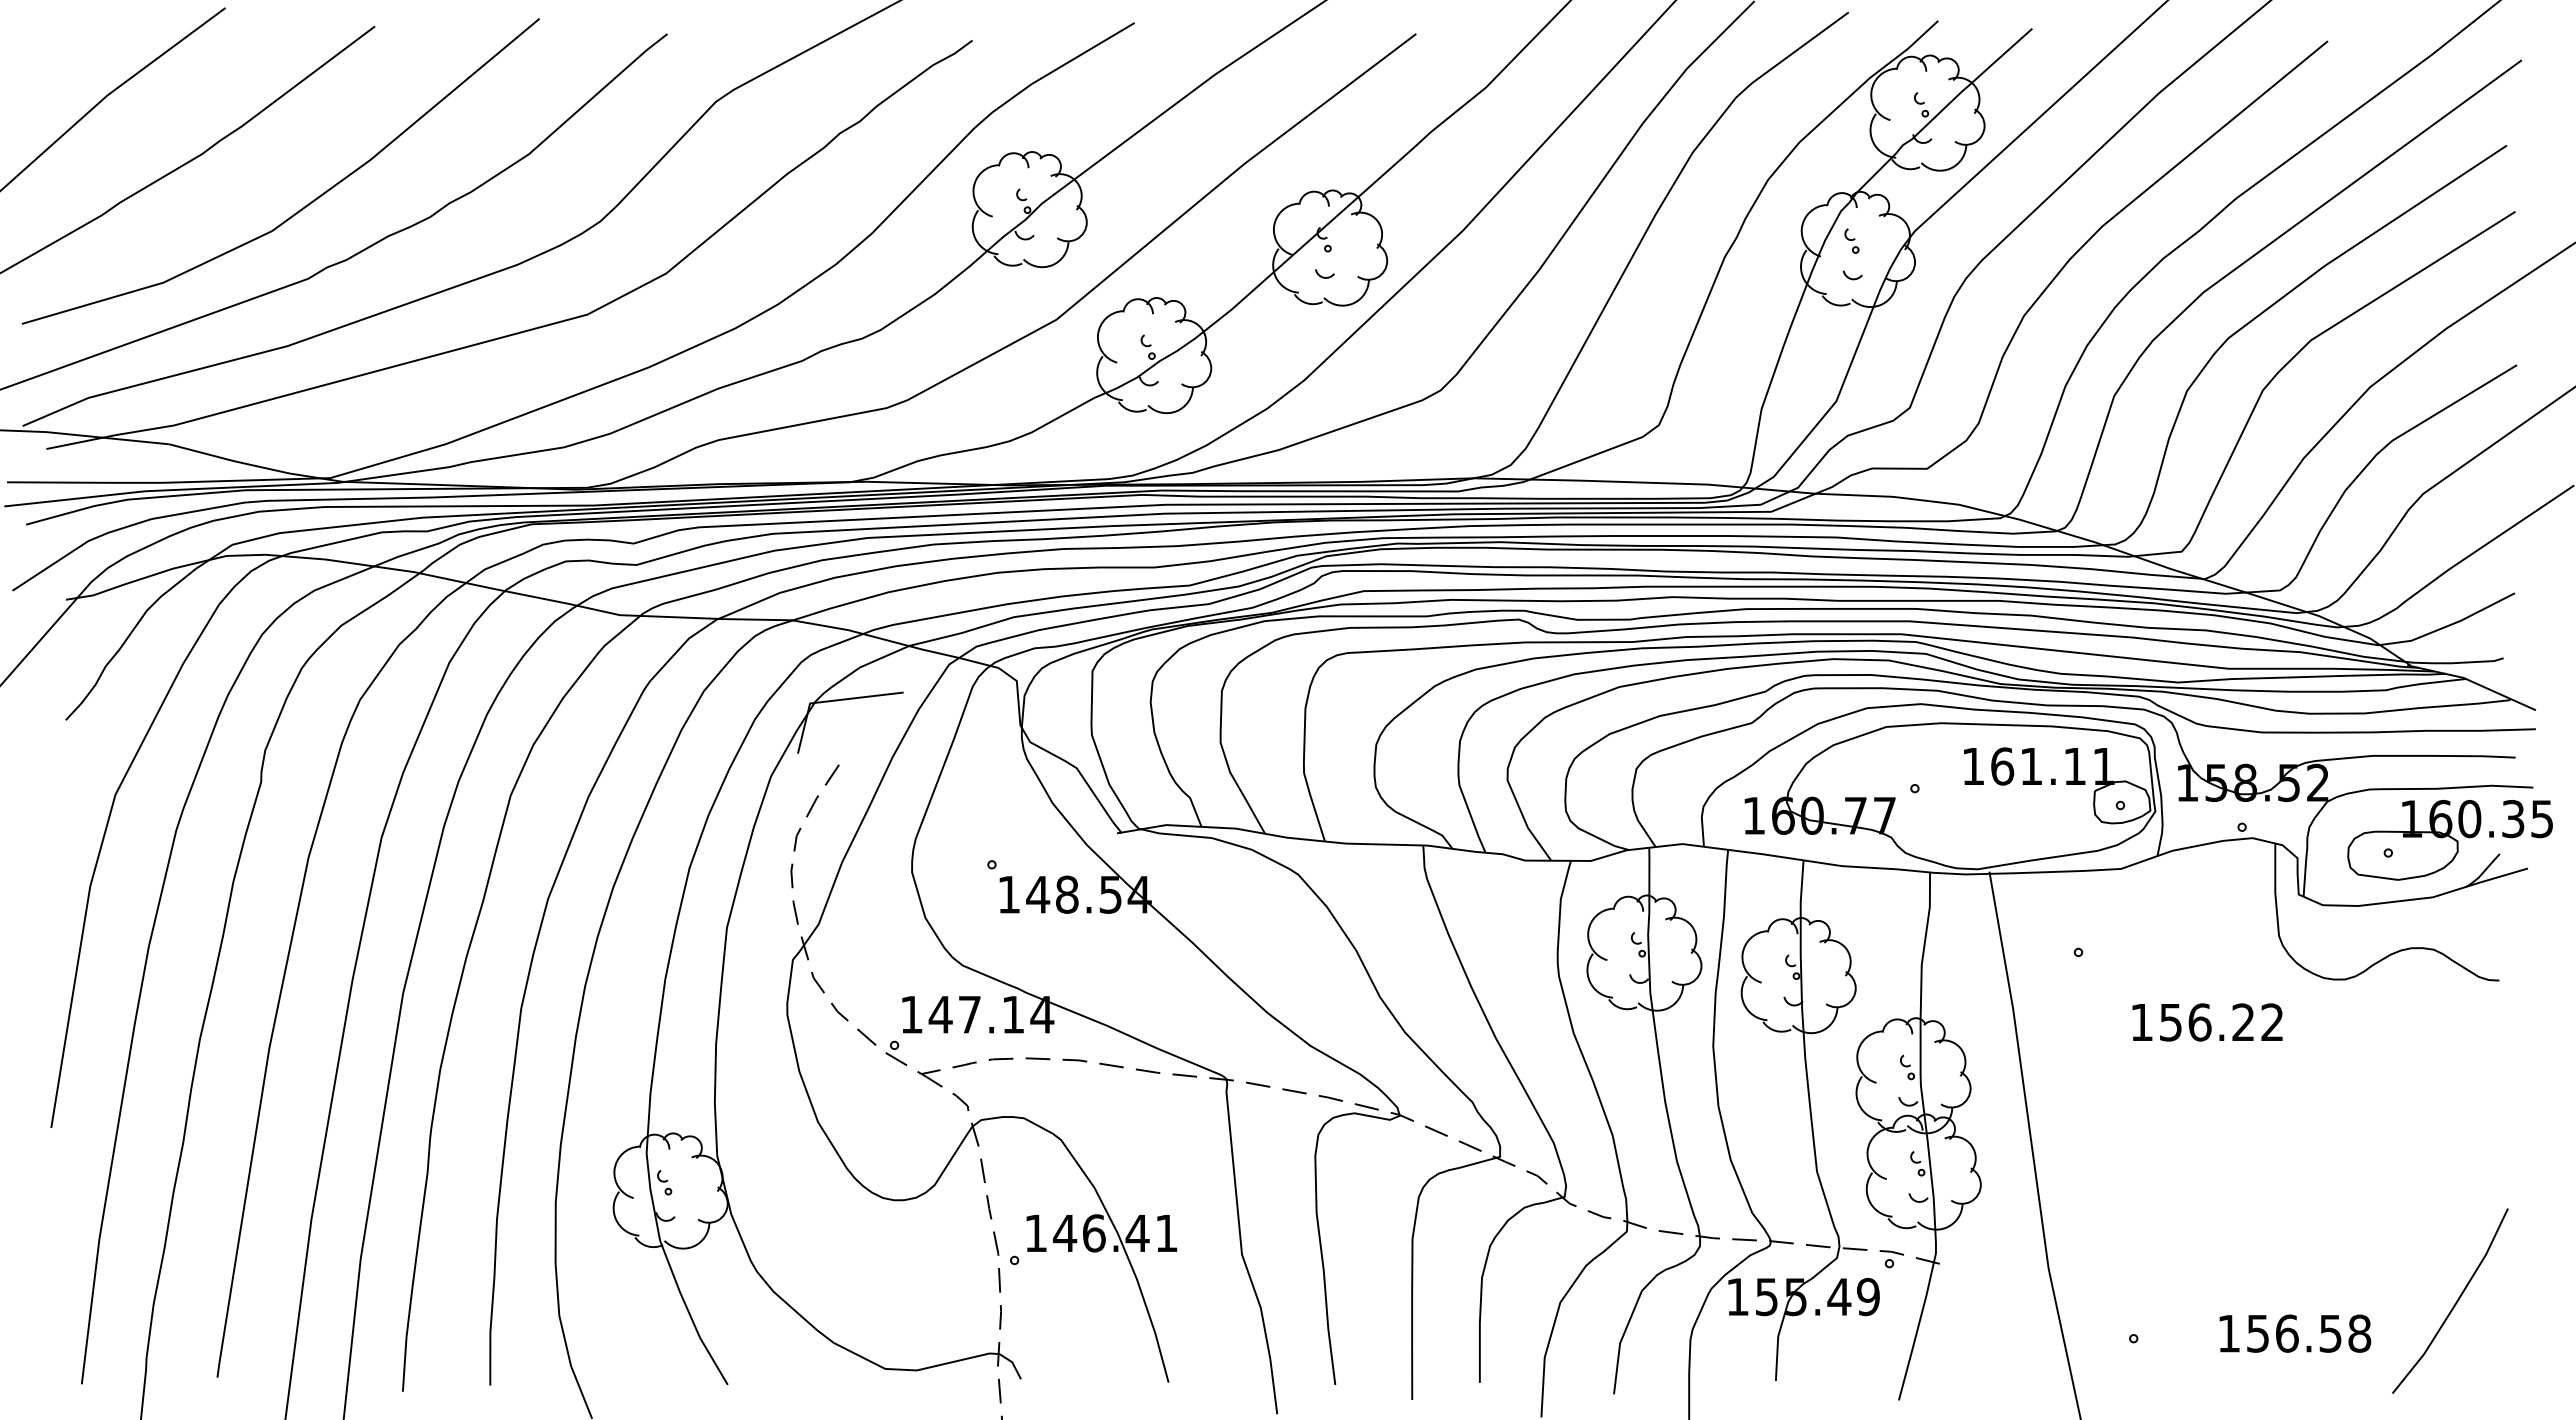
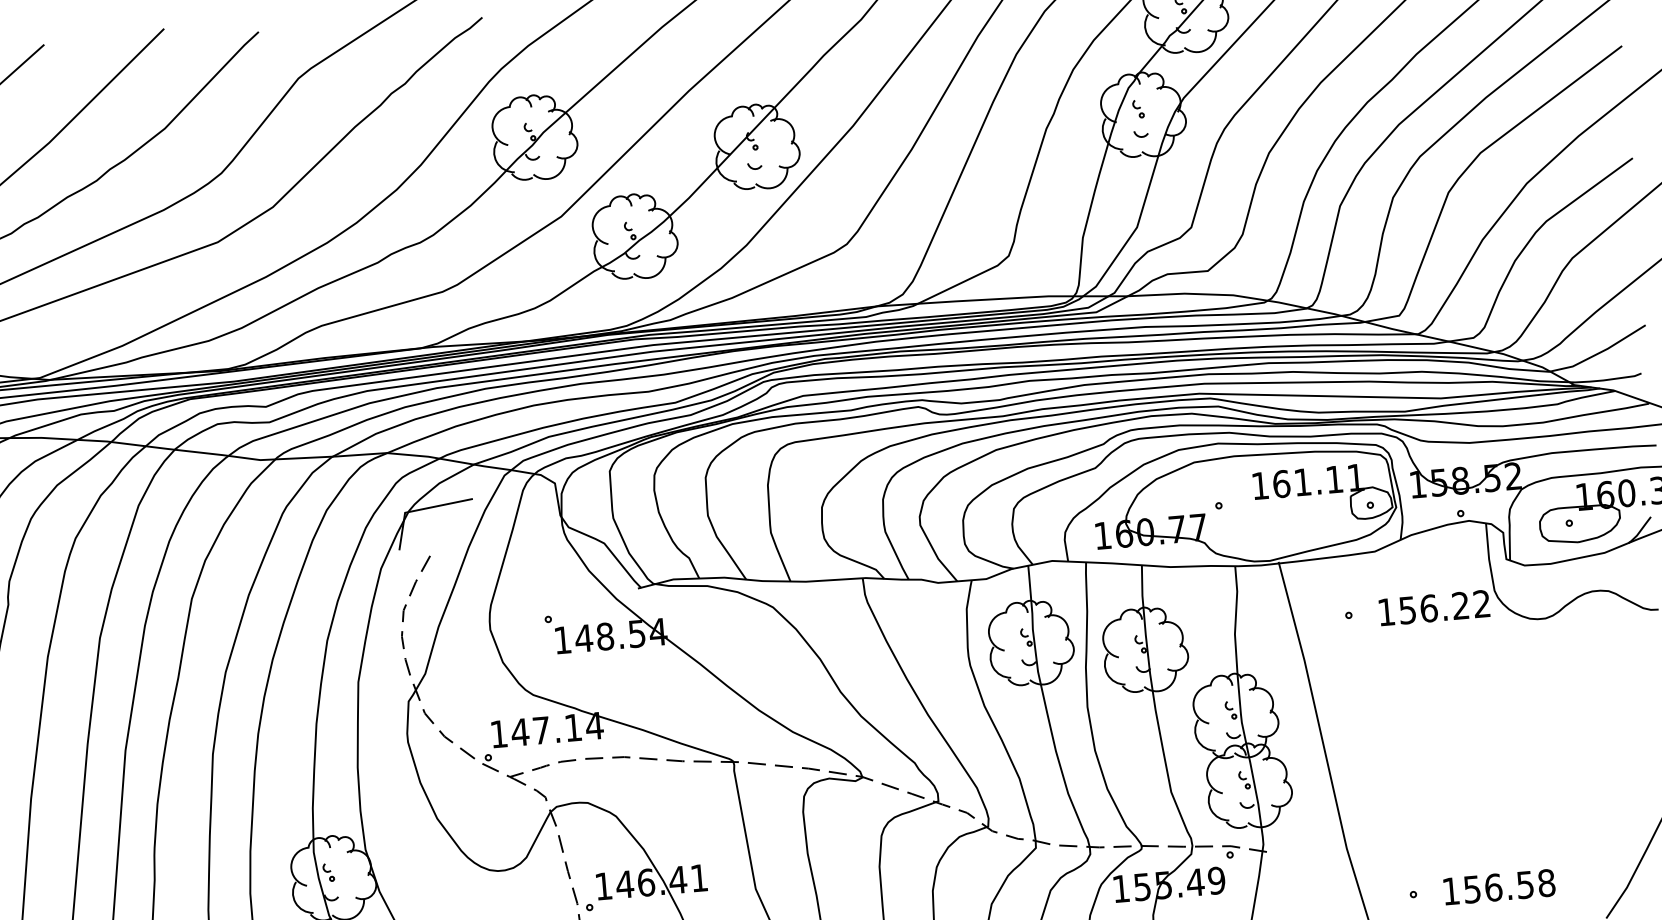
text: (2207, 1022) -> (1434, 608), moved
text: (2295, 1333) -> (1499, 887), moved

